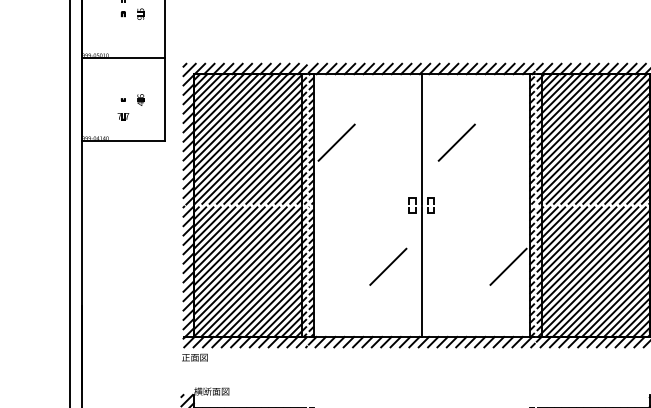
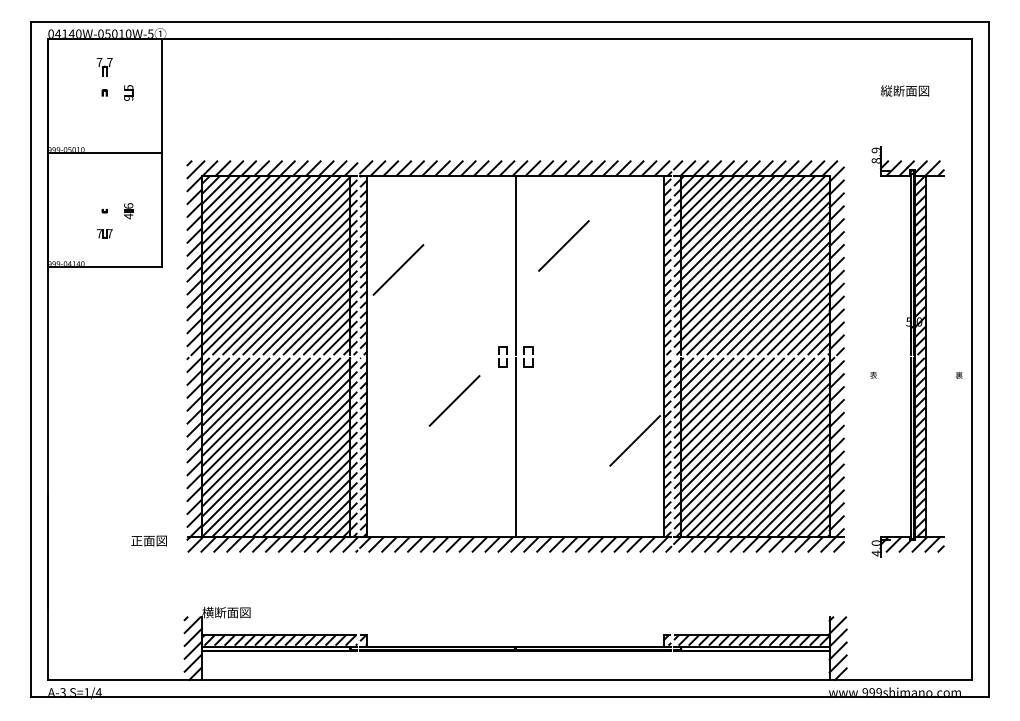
line: (456, 142) -> (563, 245), moved
line: (388, 266) -> (454, 400), moved
text: (194, 357) -> (148, 540), moved

